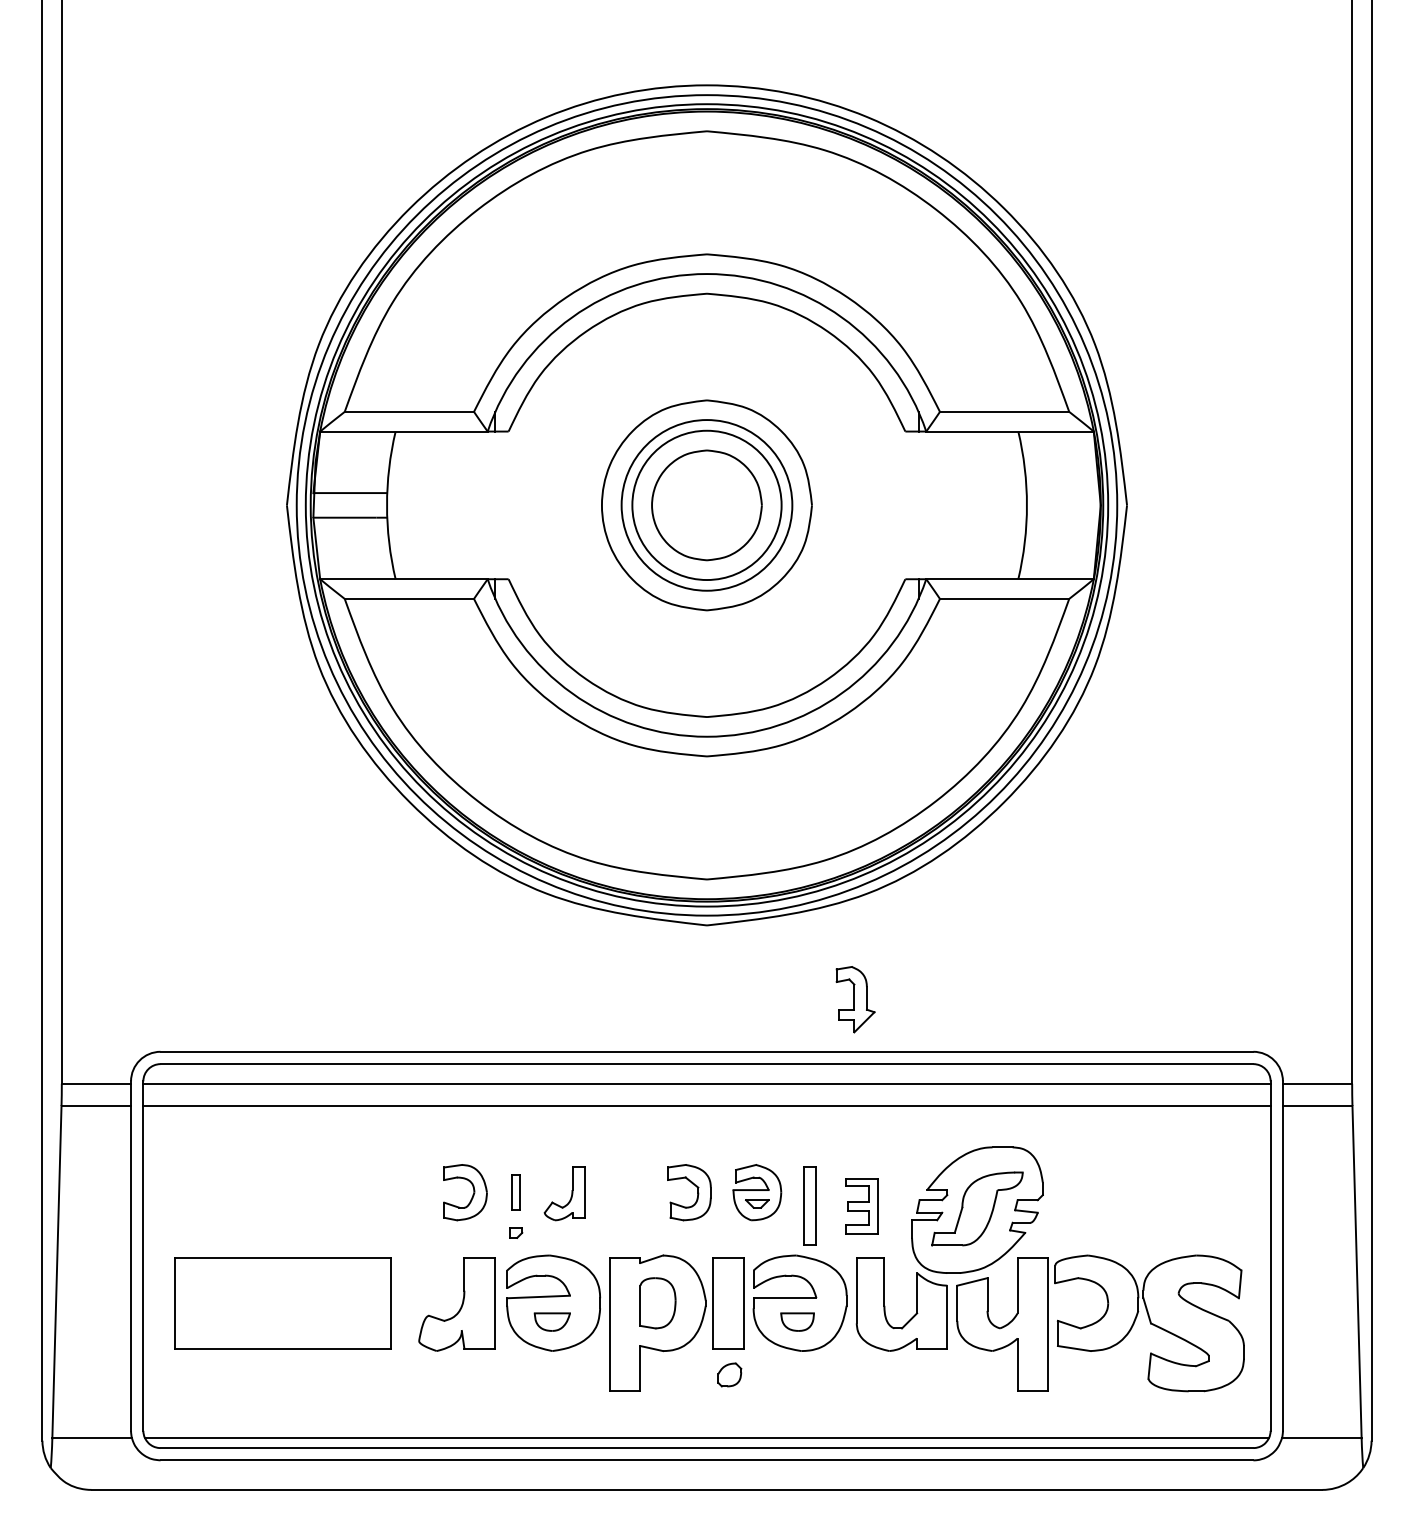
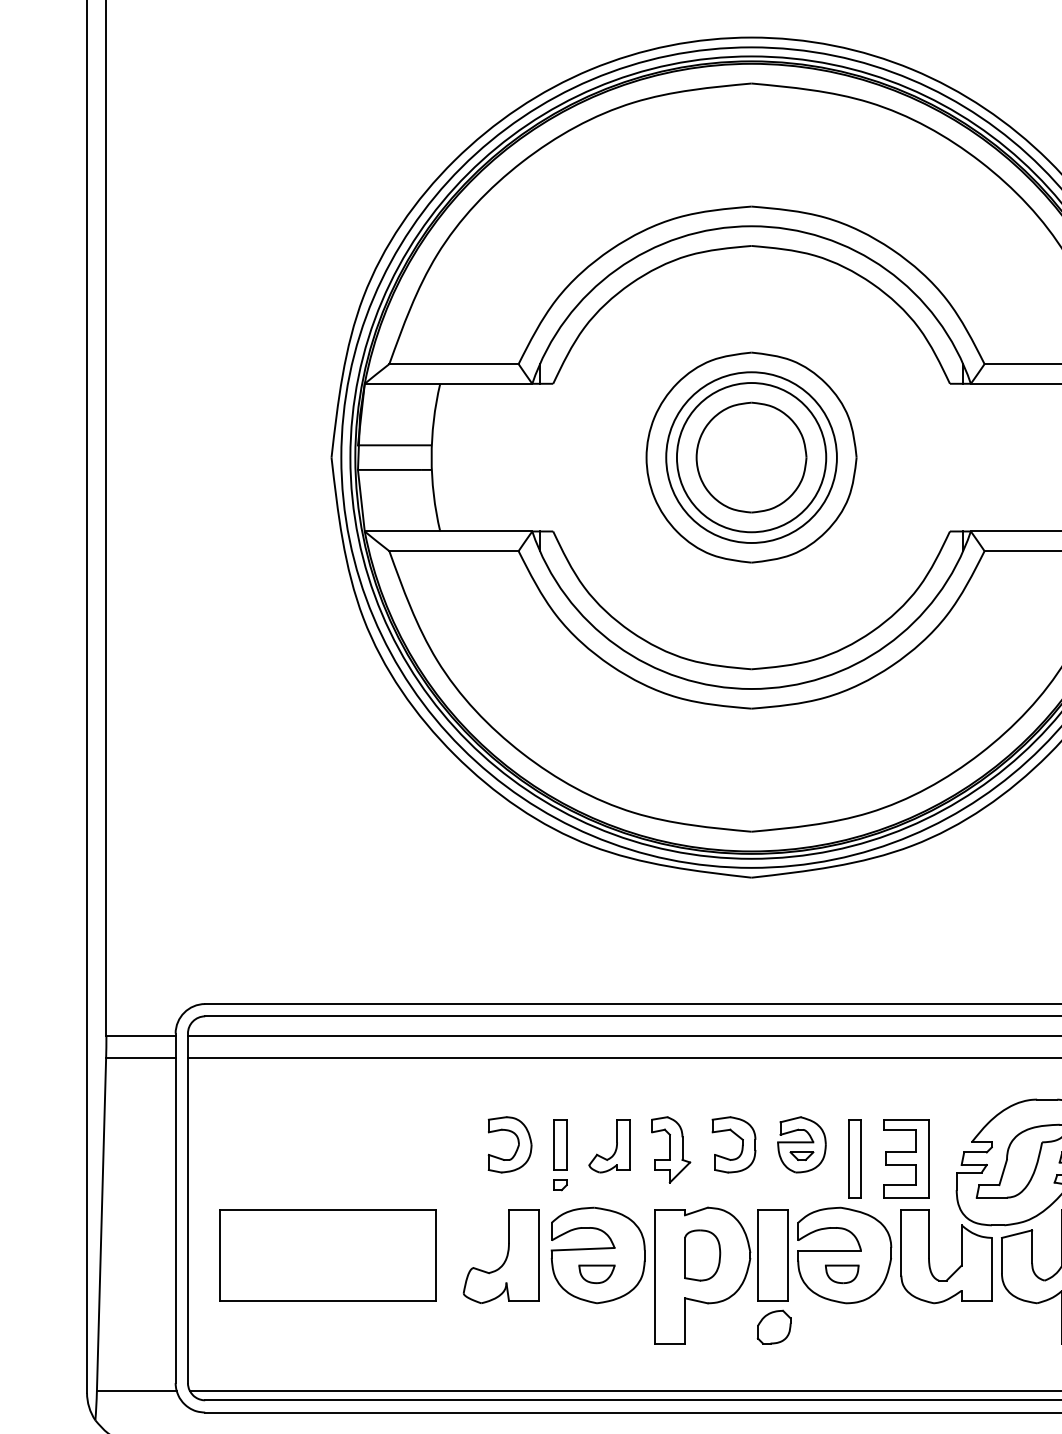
part: (855, 999) -> (671, 1149), moved
part: (515, 1192) -> (560, 1144), size x1.43
part: (861, 1205) -> (906, 1157), size x1.43
part: (729, 1374) -> (774, 1326), size x1.43

